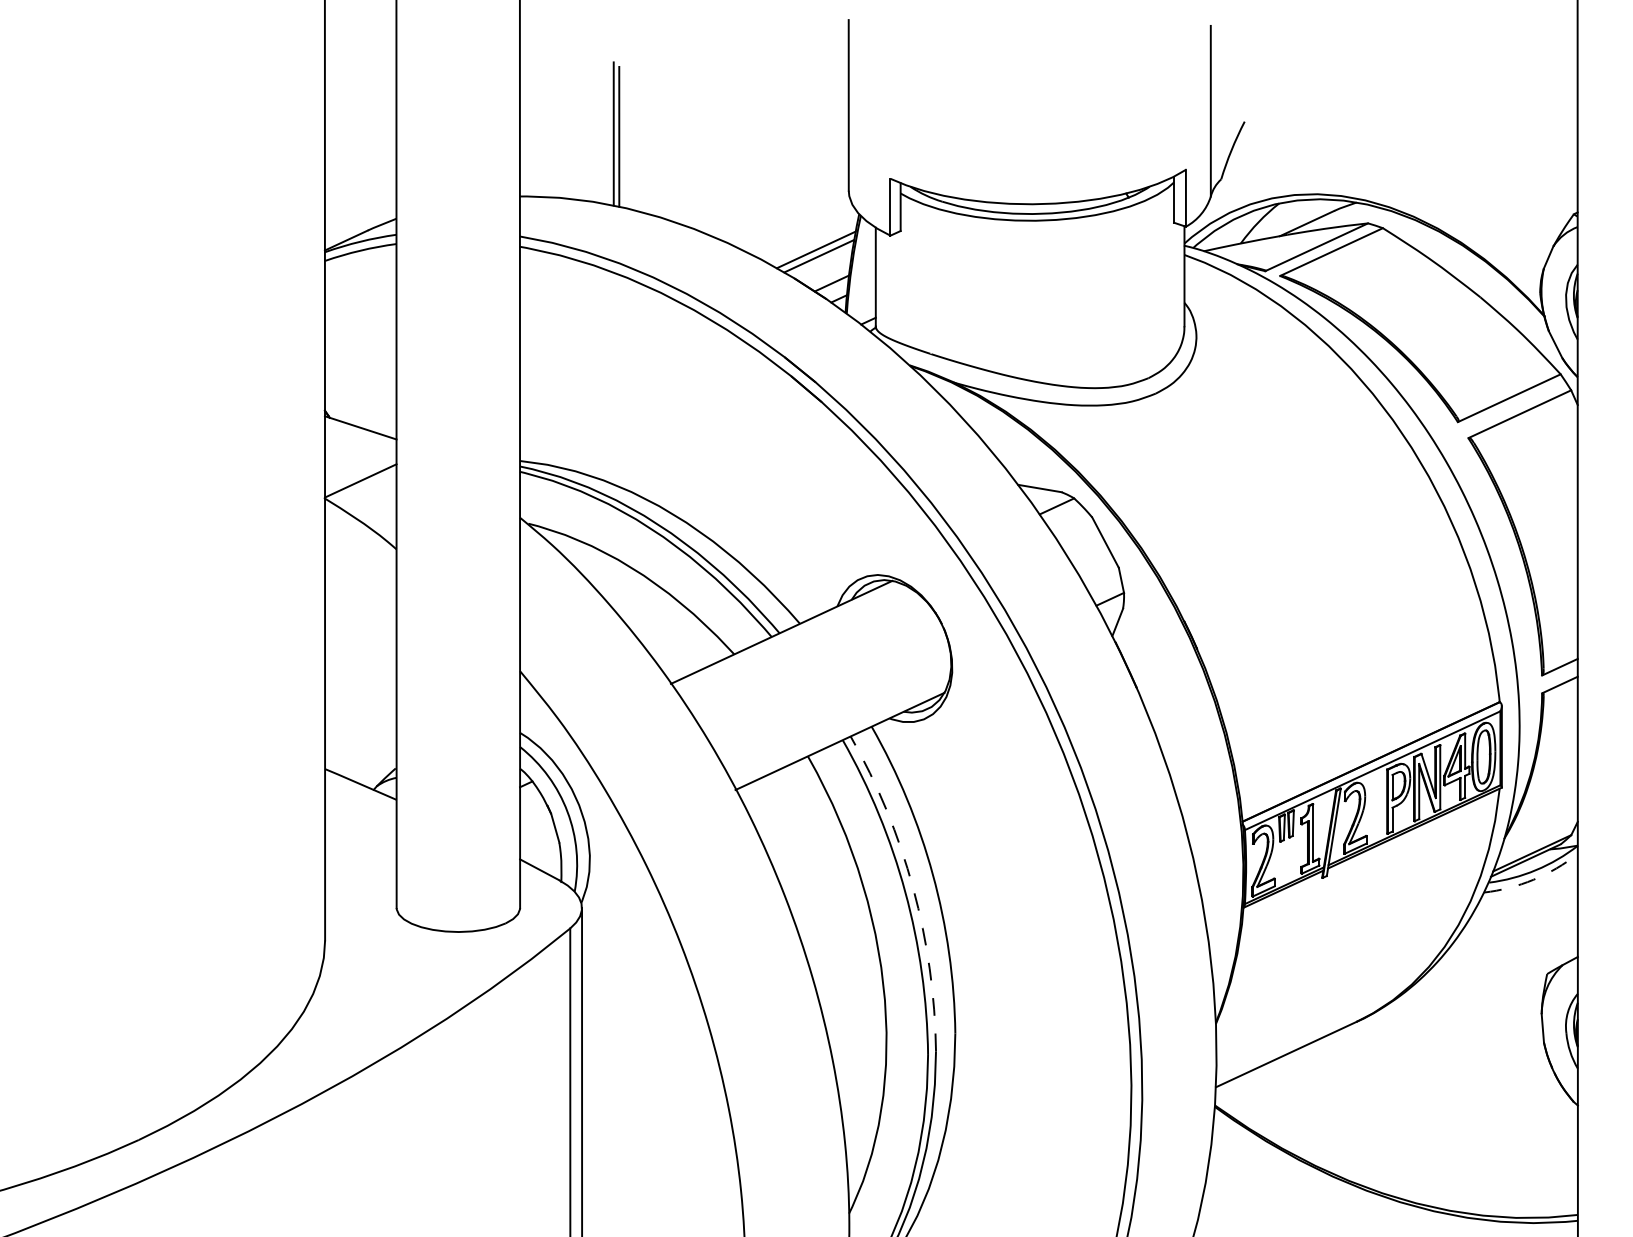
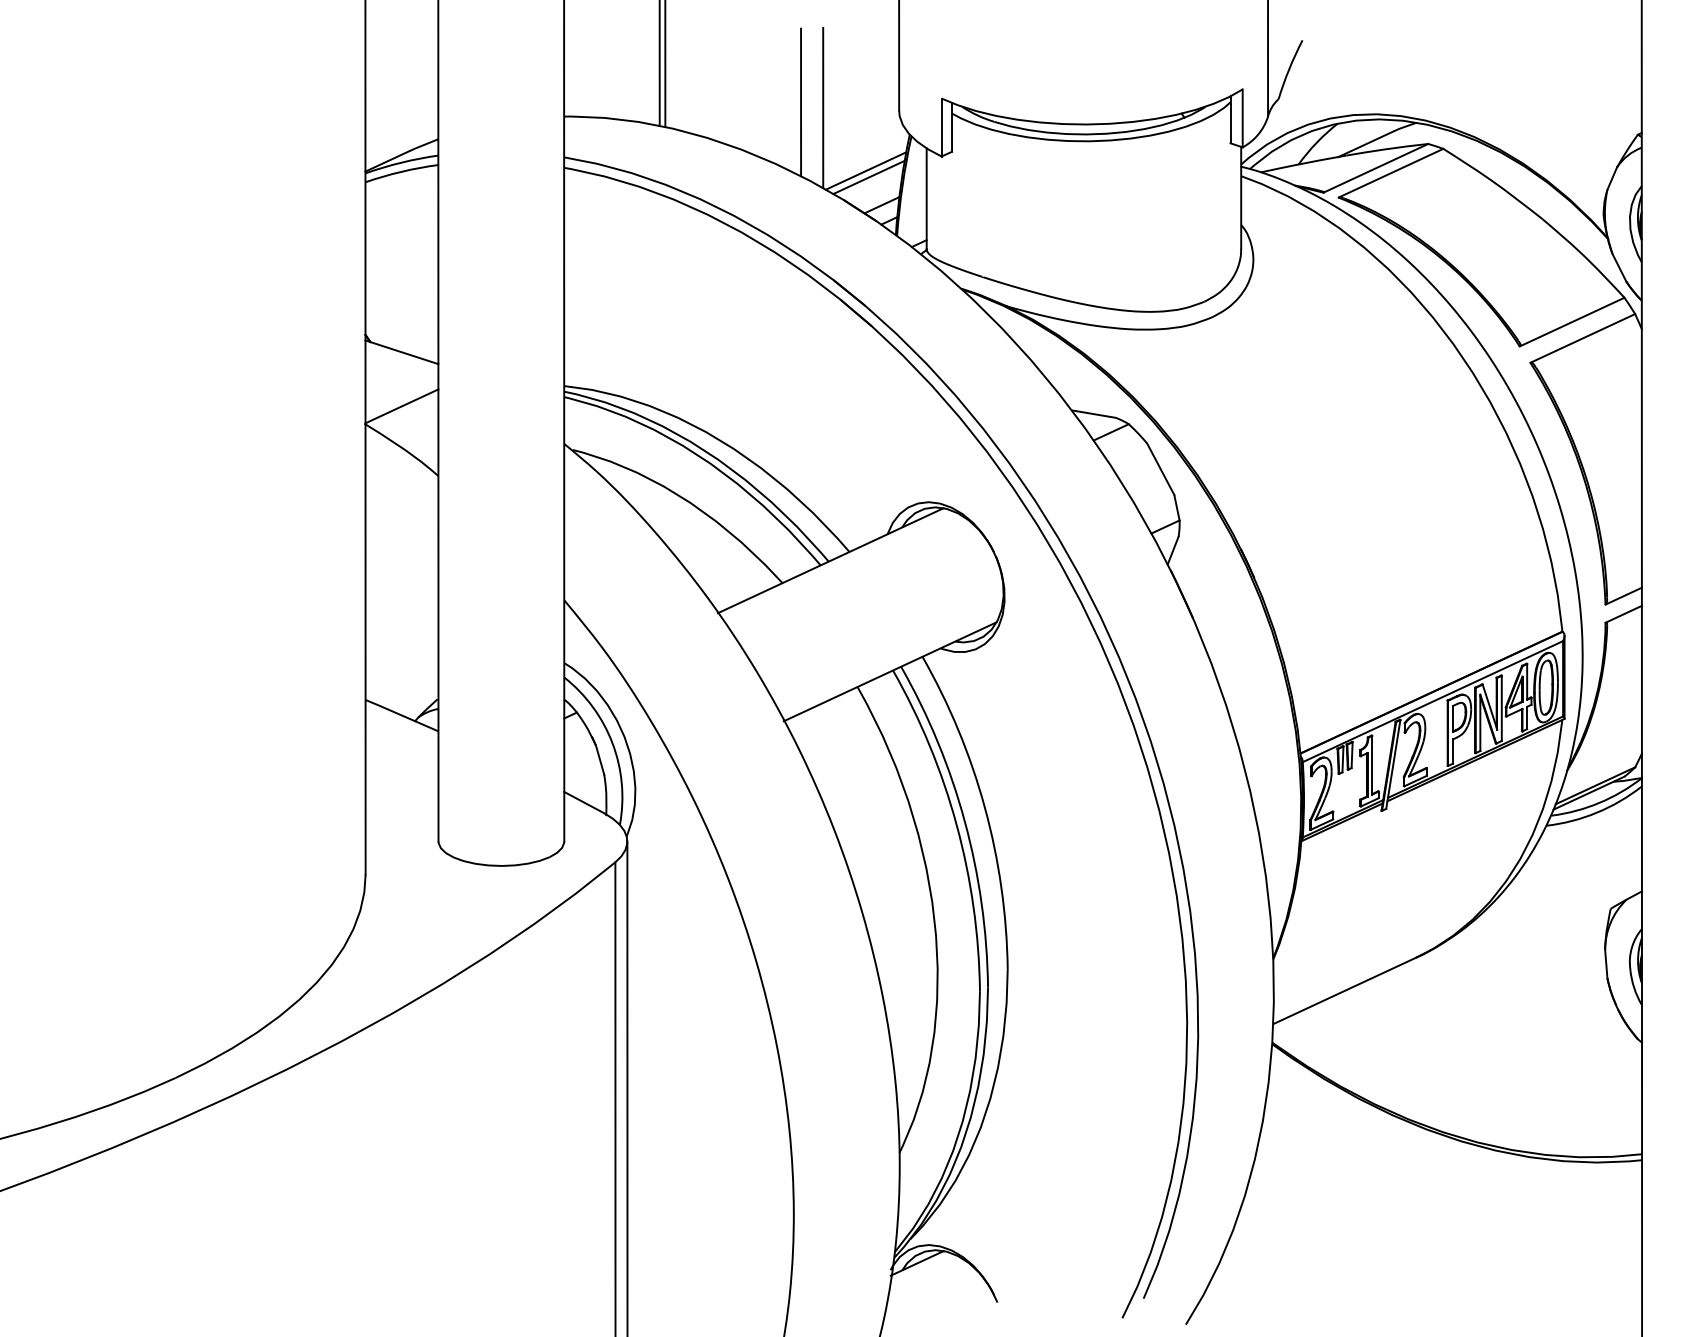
line: (752, 182) -> (801, 102), added
line: (774, 187) -> (823, 107), added
arc: (1533, 879) -> (1596, 812), dashed -> solid
arc: (912, 888) -> (964, 821), dashed -> solid

